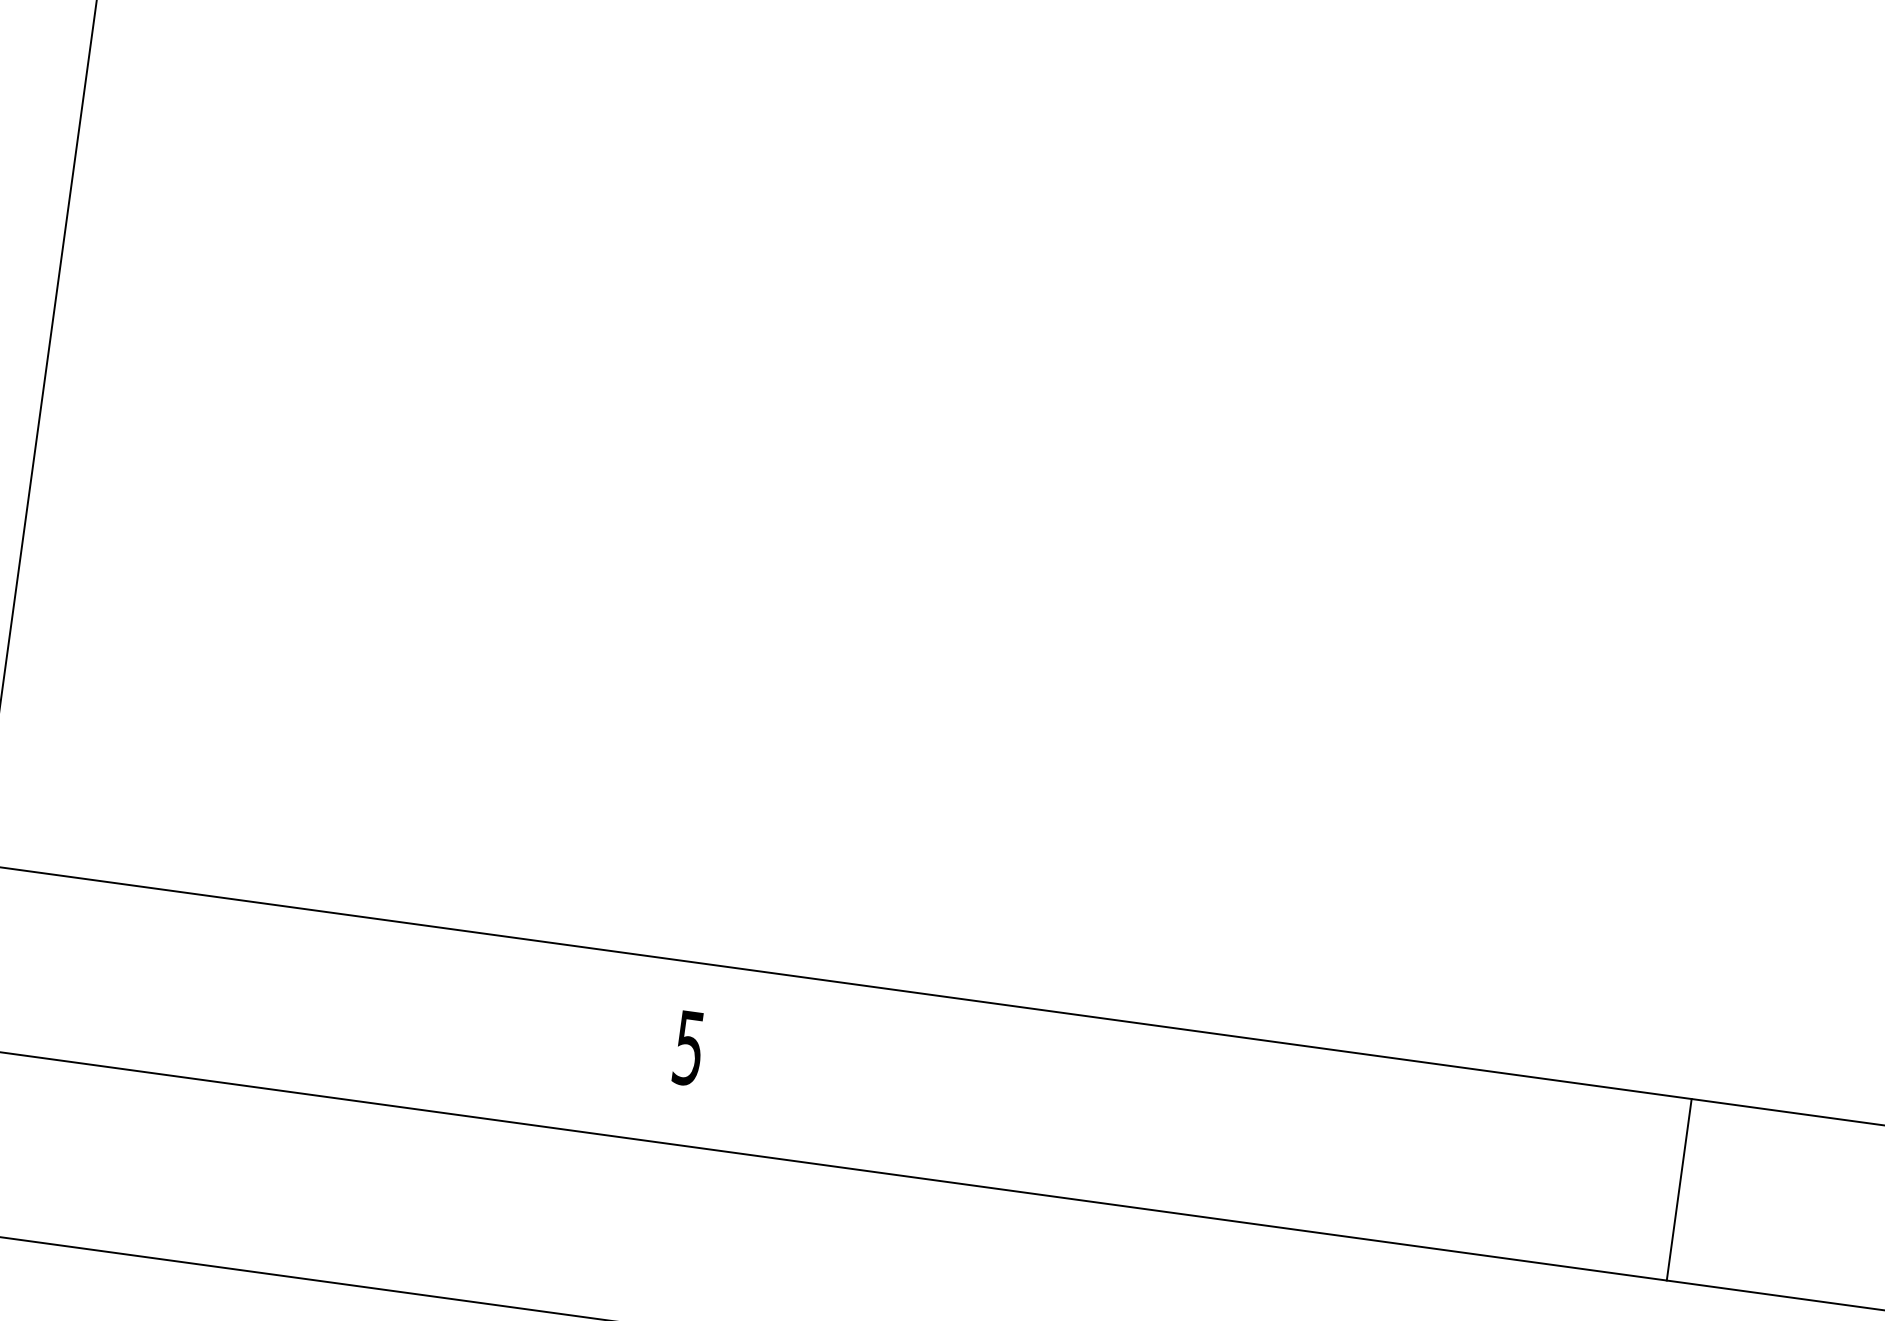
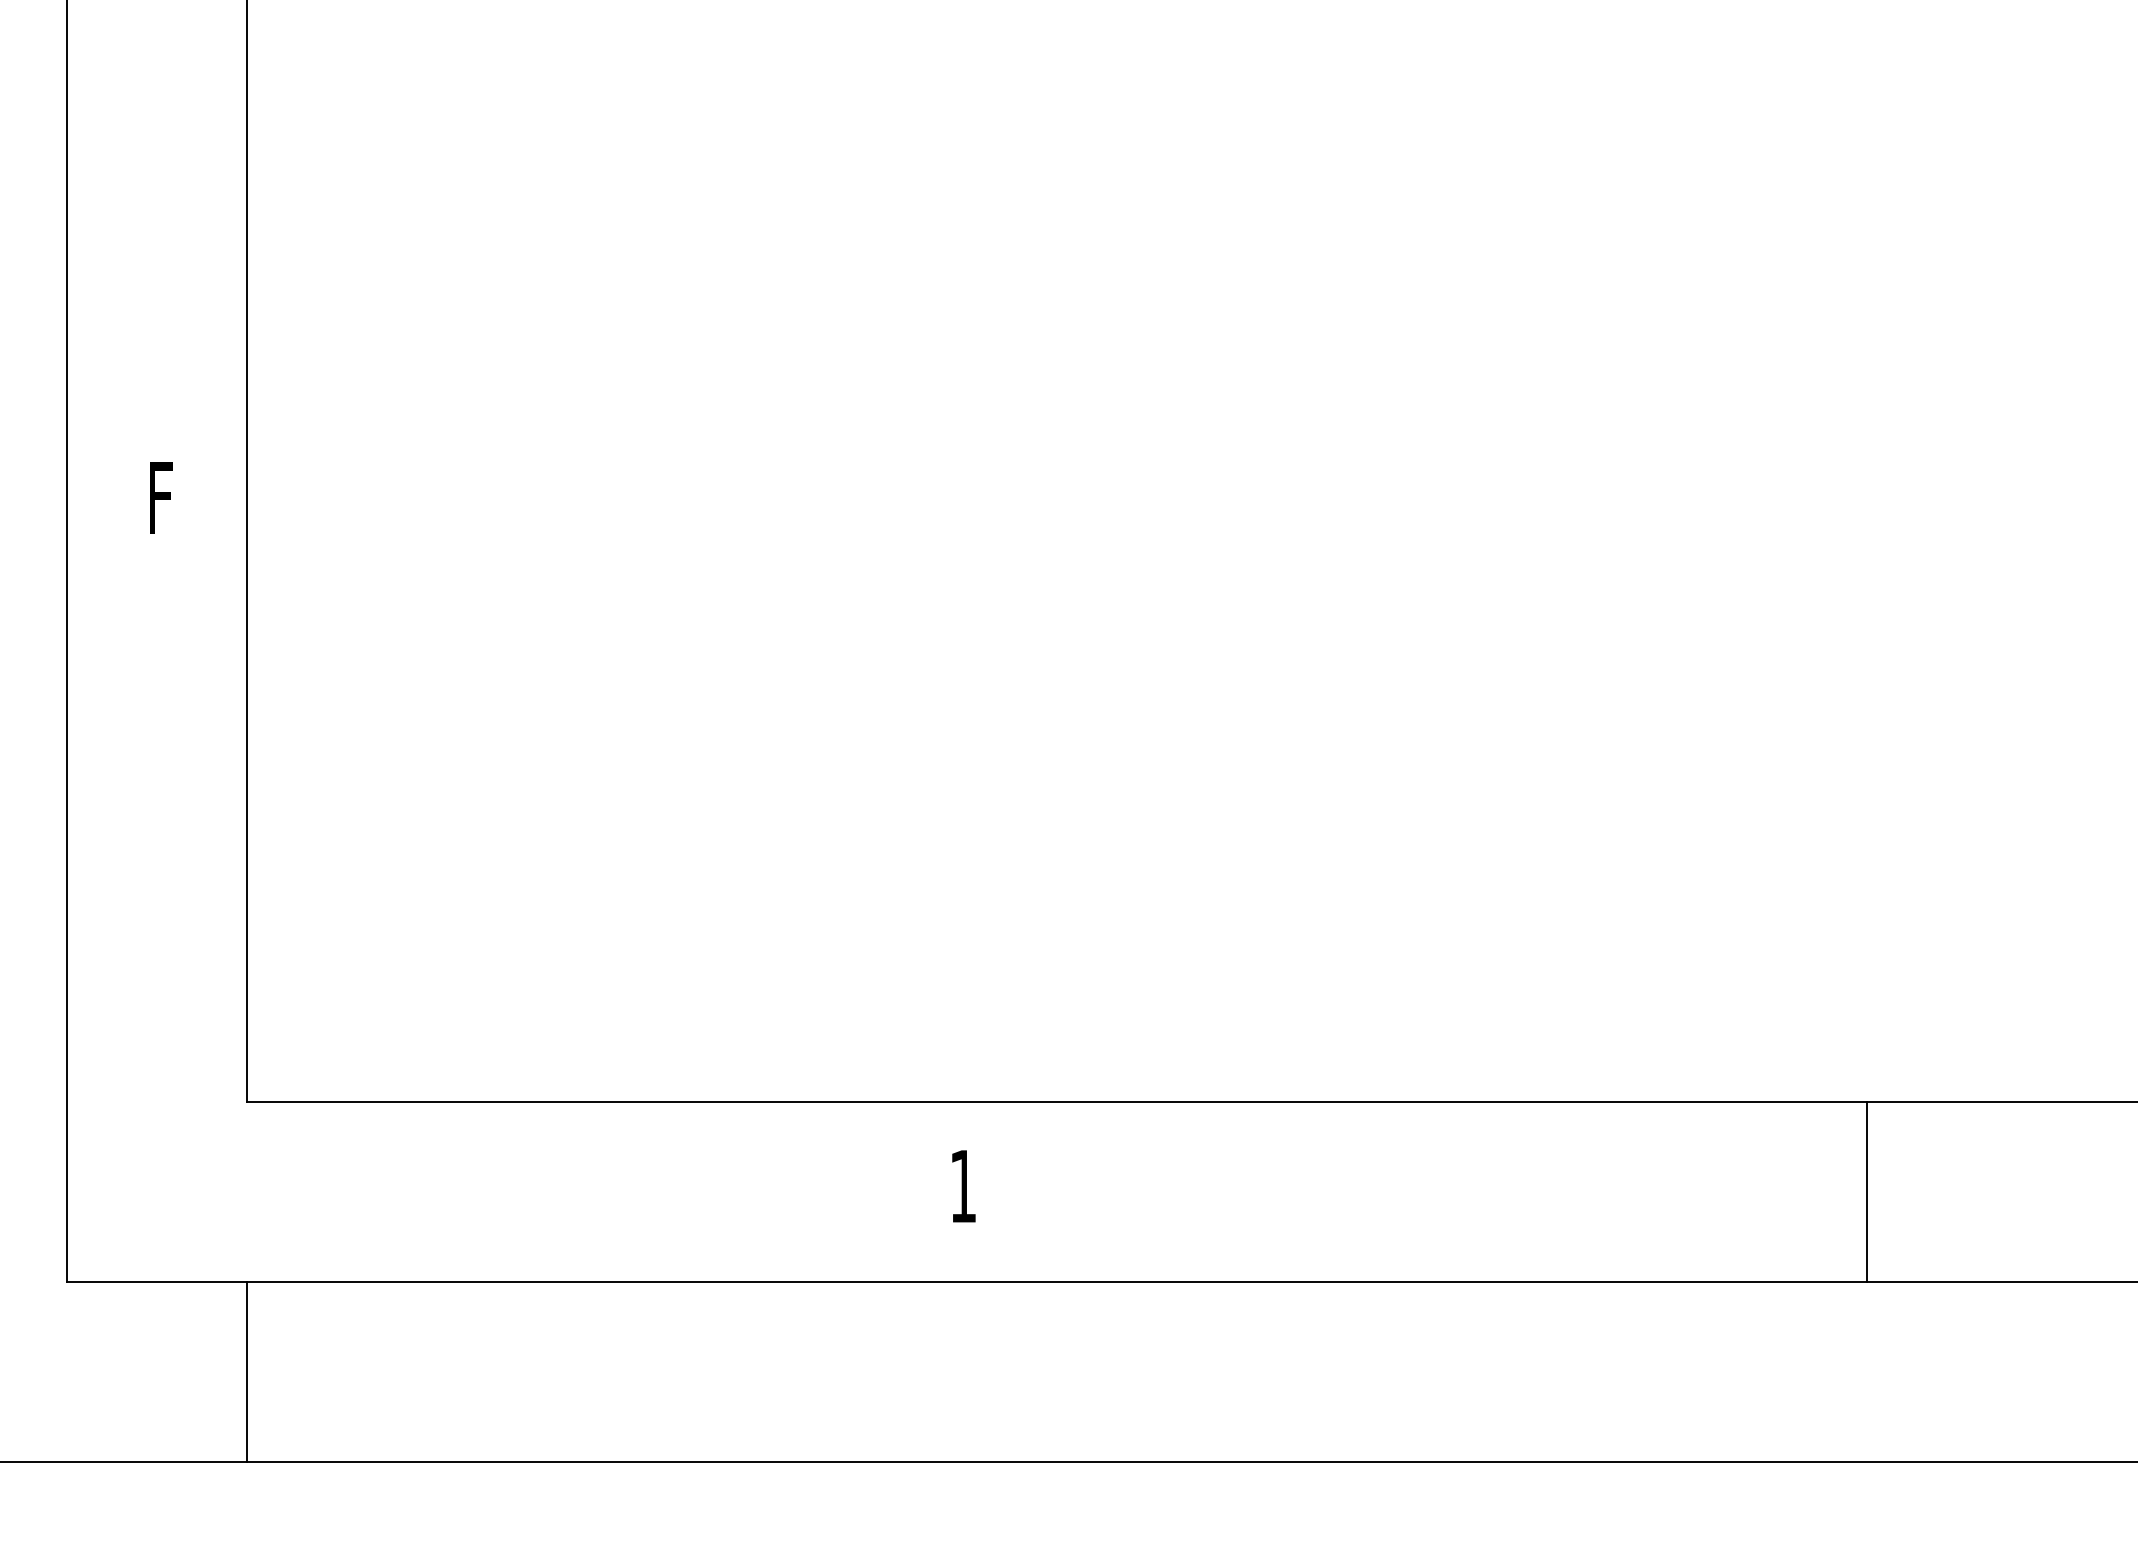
text: (688, 1048) -> (962, 1186), 5 -> 1
line: (1679, 1190) -> (1867, 1192), moved

